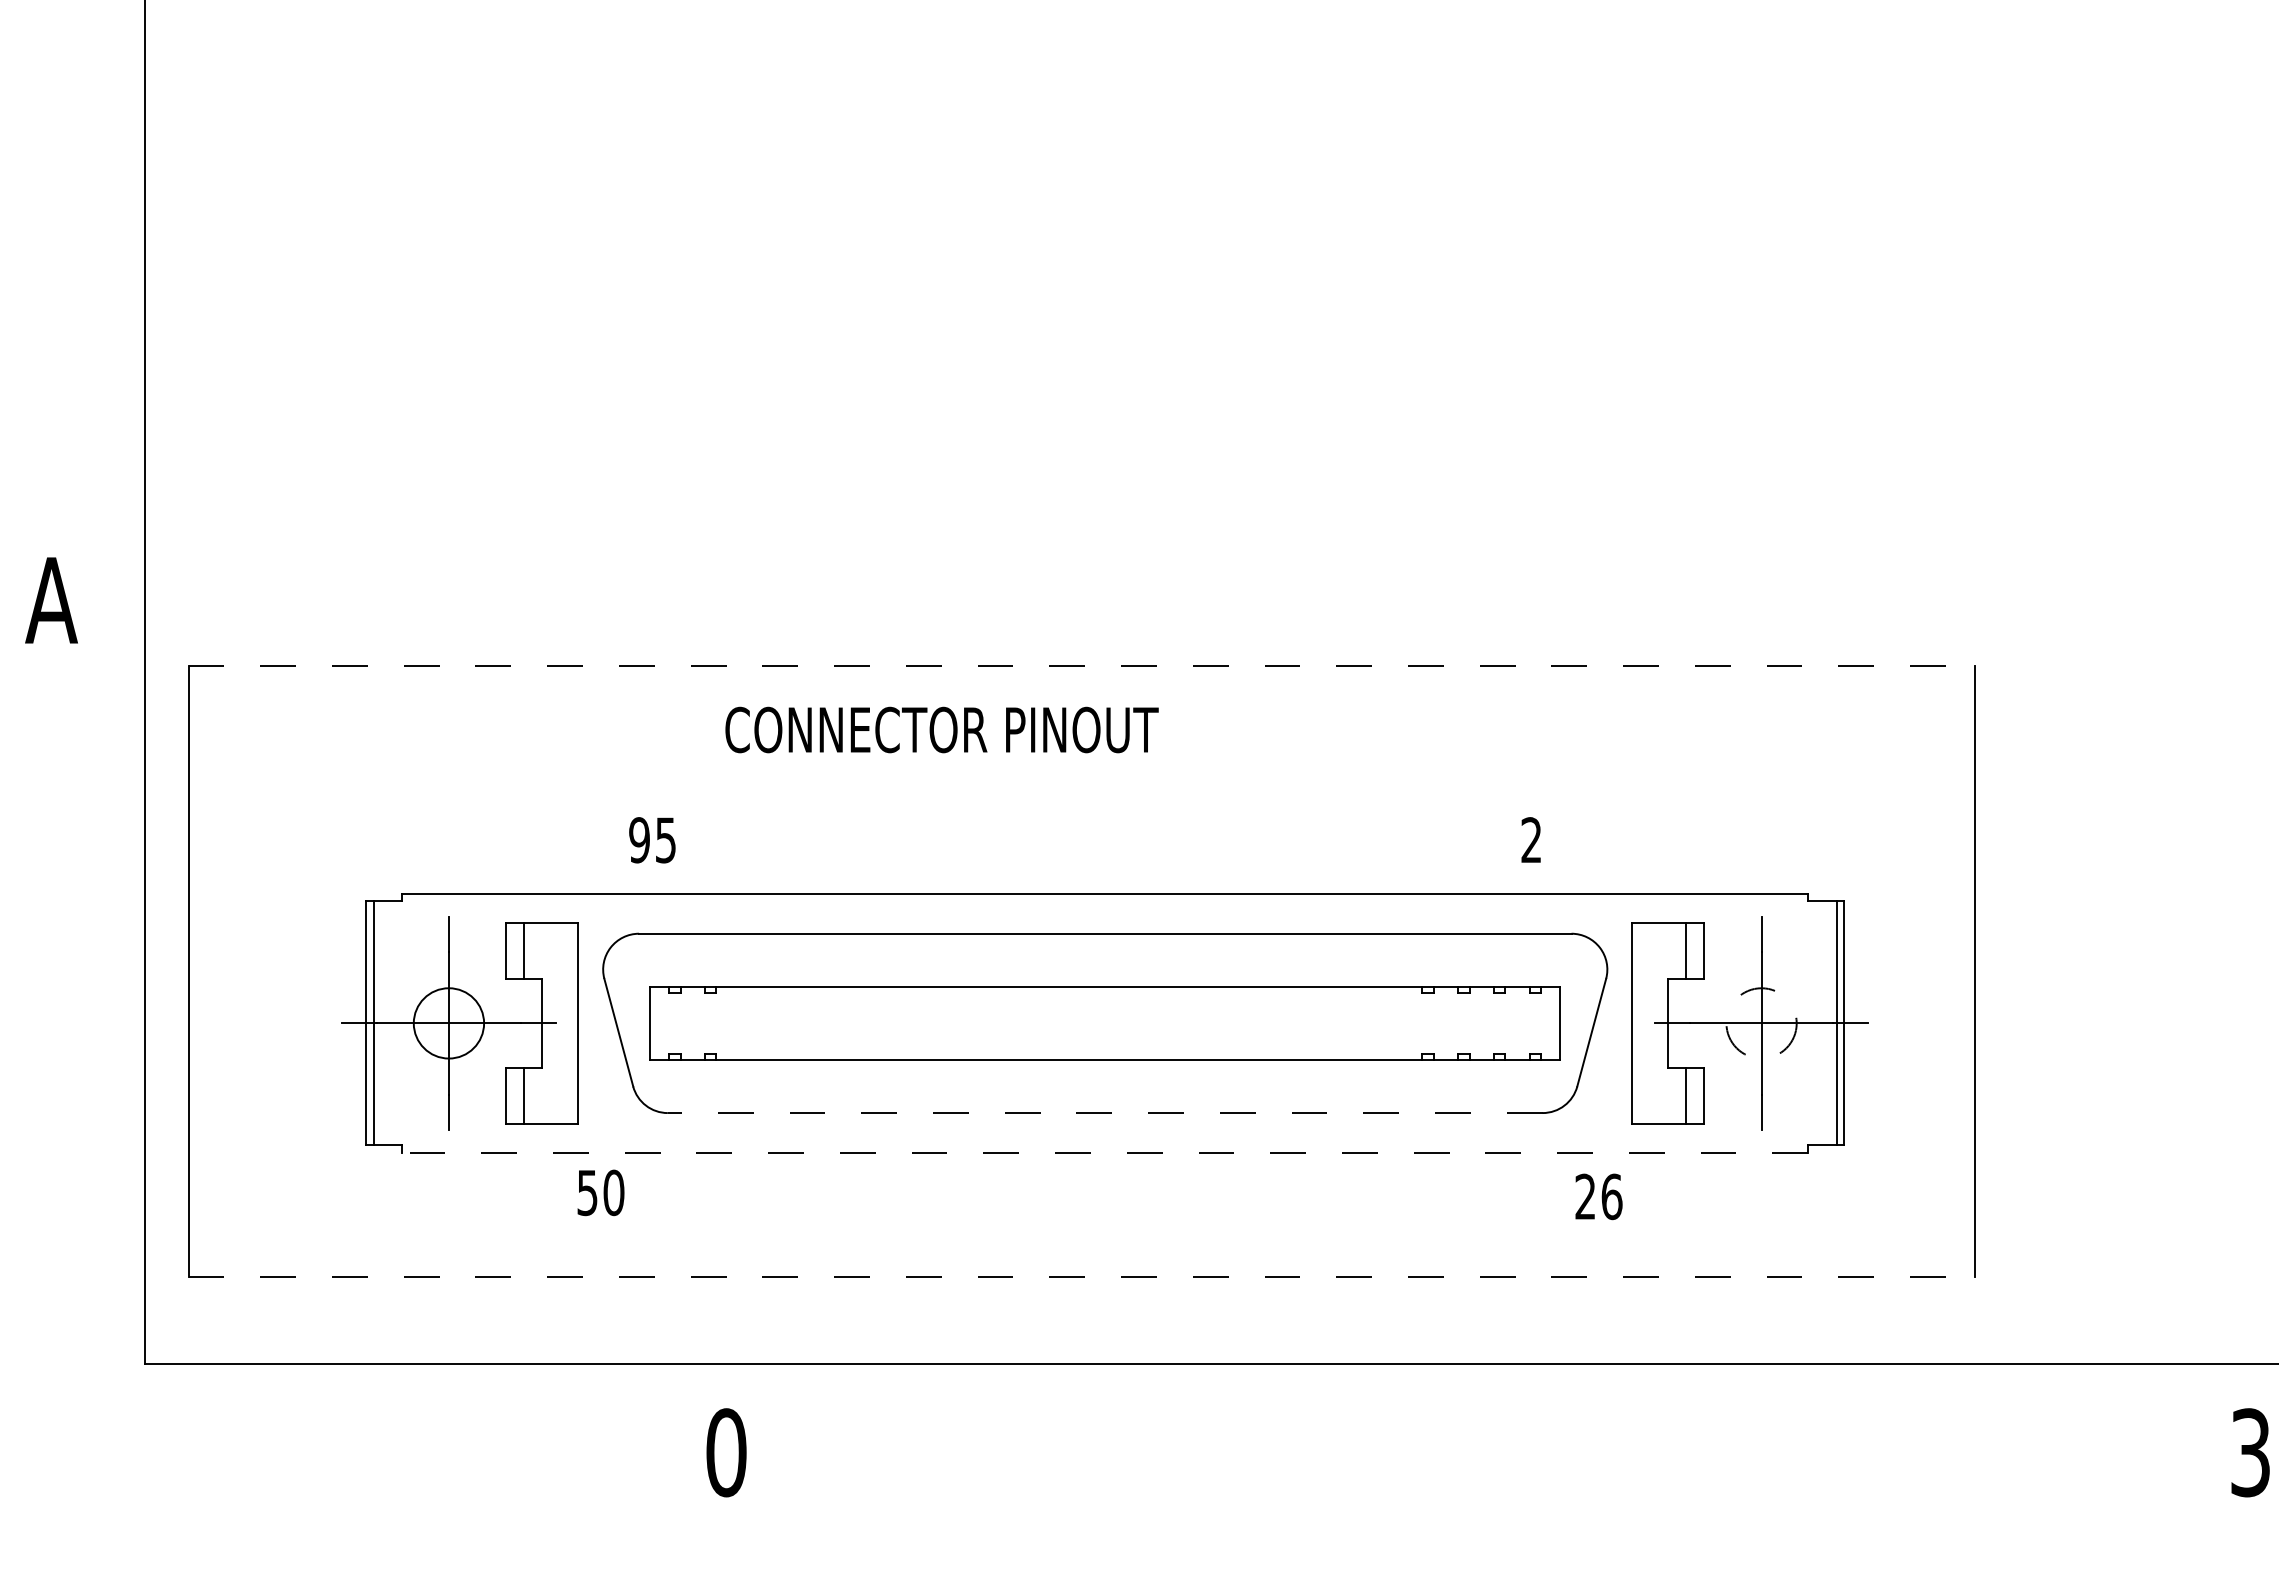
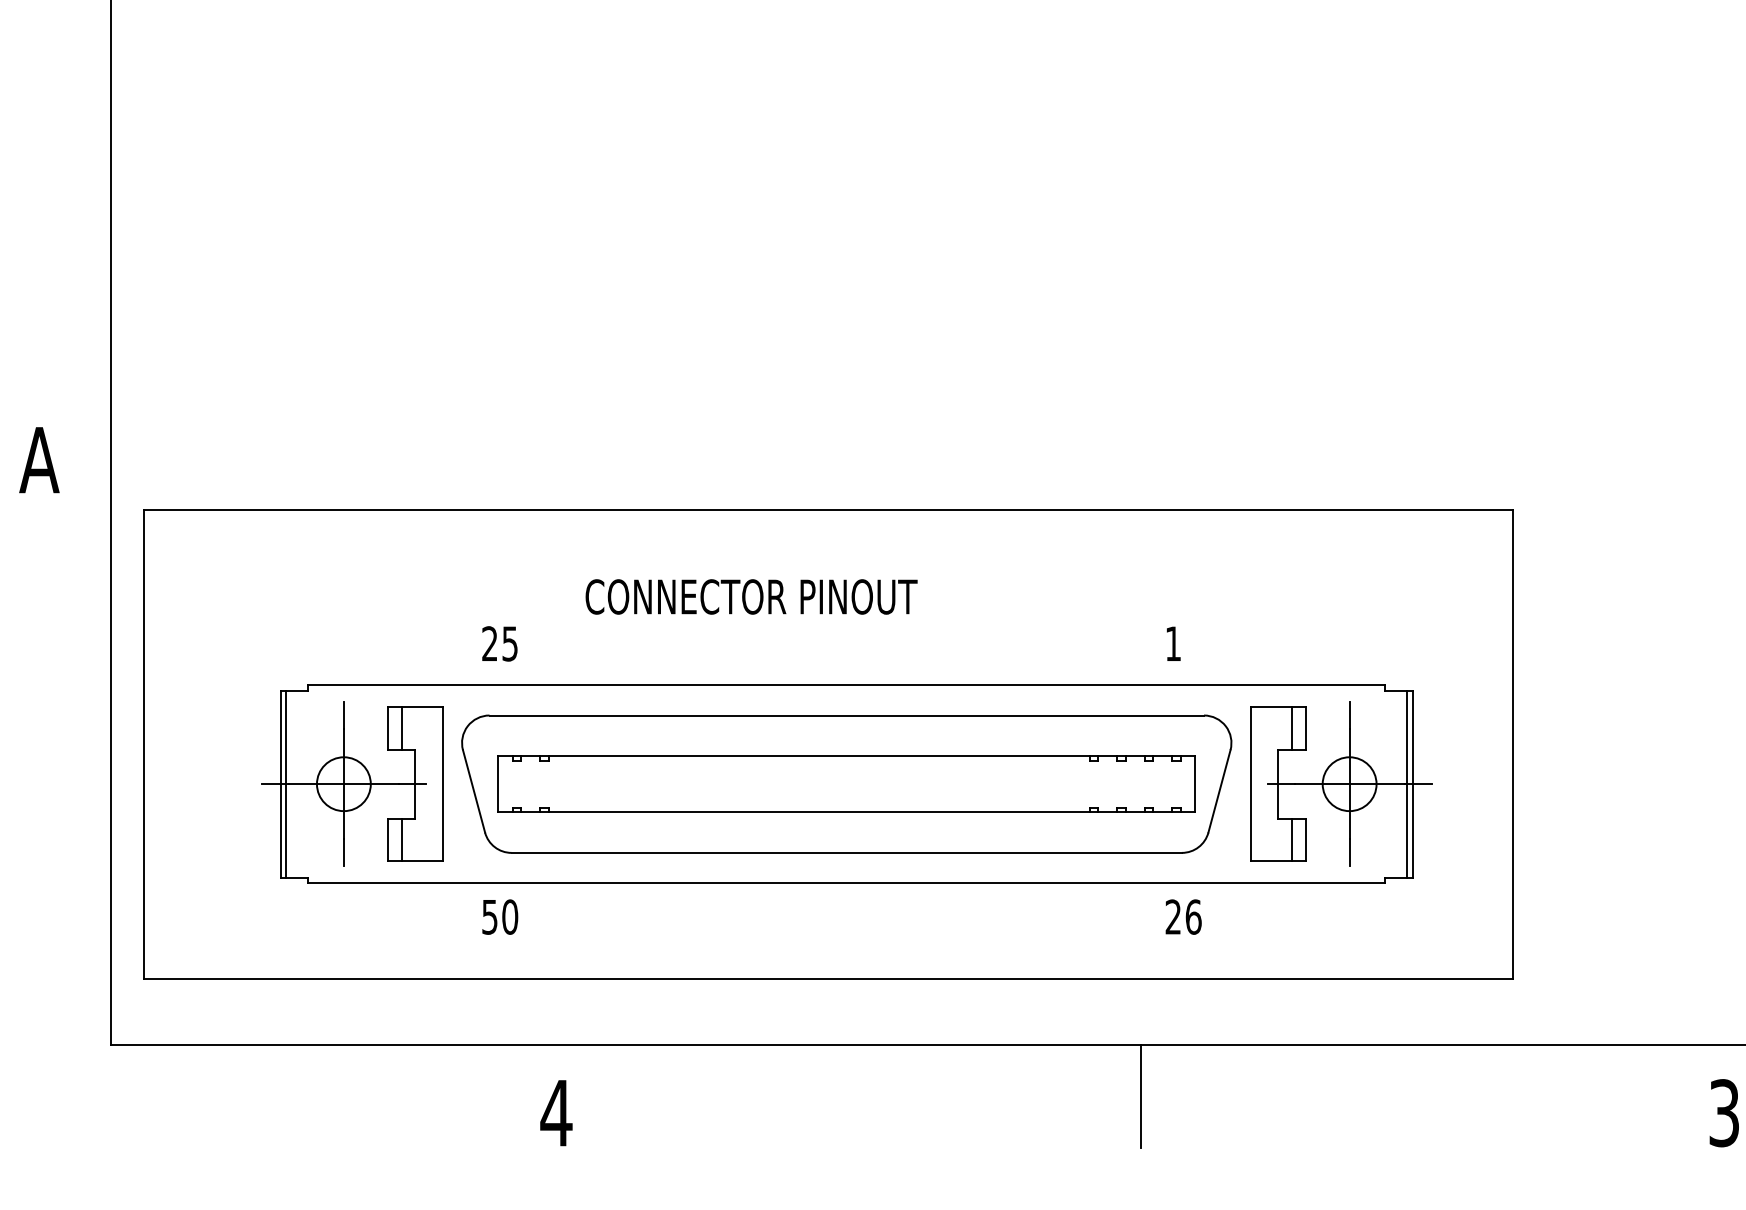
line: (1082, 666) -> (829, 510), dashed -> solid
text: (941, 729) -> (751, 596), moved
text: (1530, 839) -> (1172, 643), 2 -> 1
text: (639, 840) -> (489, 644), 95 -> 25
circle: (1761, 1023) -> (1349, 784), dashed -> solid
line: (1104, 1113) -> (846, 853), dashed -> solid
line: (1105, 1152) -> (846, 883), dashed -> solid
text: (600, 1192) -> (499, 916), moved
text: (1598, 1196) -> (1183, 916), moved
line: (1082, 1277) -> (829, 978), dashed -> solid
line: (1489, 1431) -> (1141, 1096), added
text: (726, 1452) -> (556, 1112), 0 -> 4

